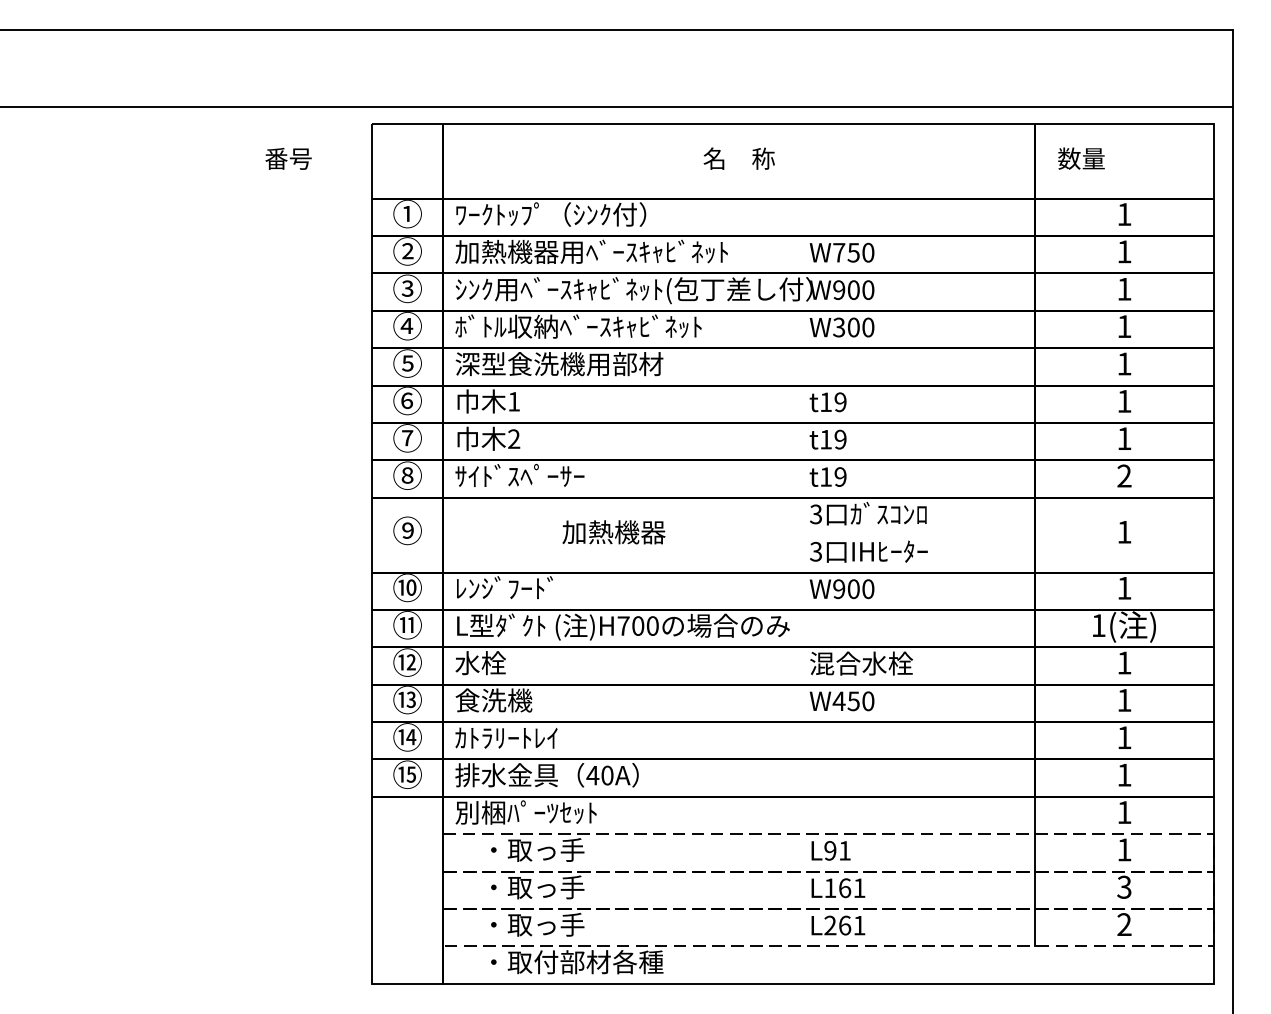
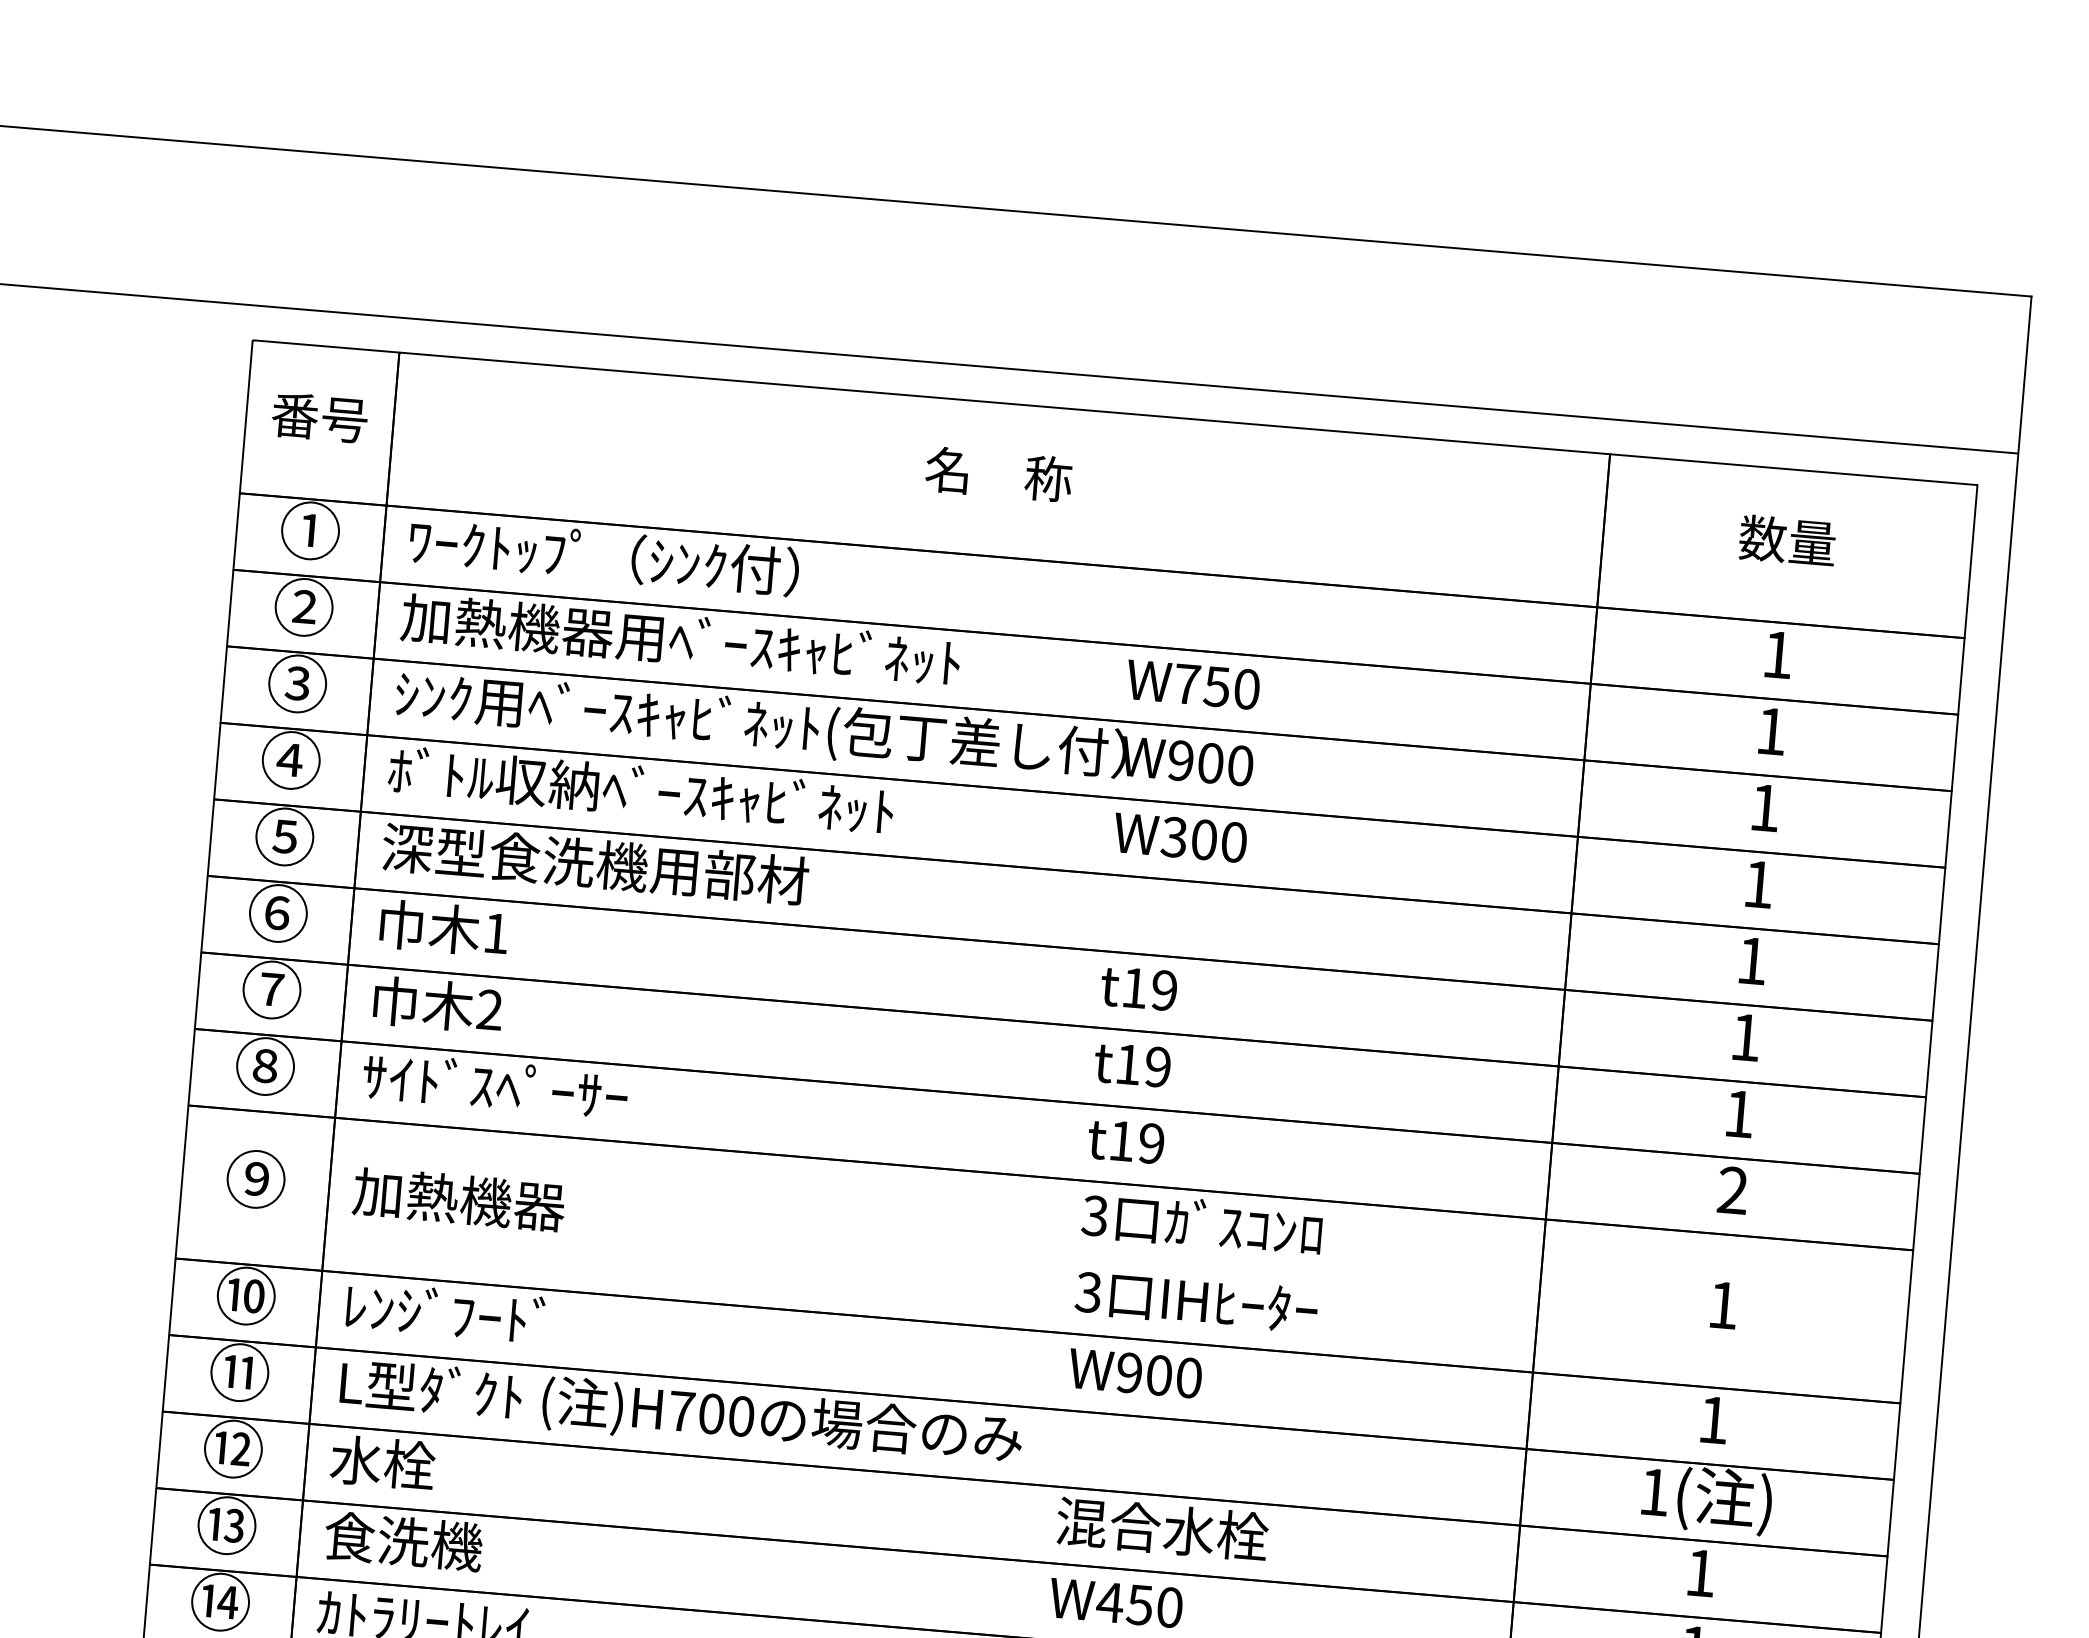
text: (288, 158) -> (319, 417), moved
text: (1081, 158) -> (1787, 540), moved
text: (613, 532) -> (458, 1199), moved

